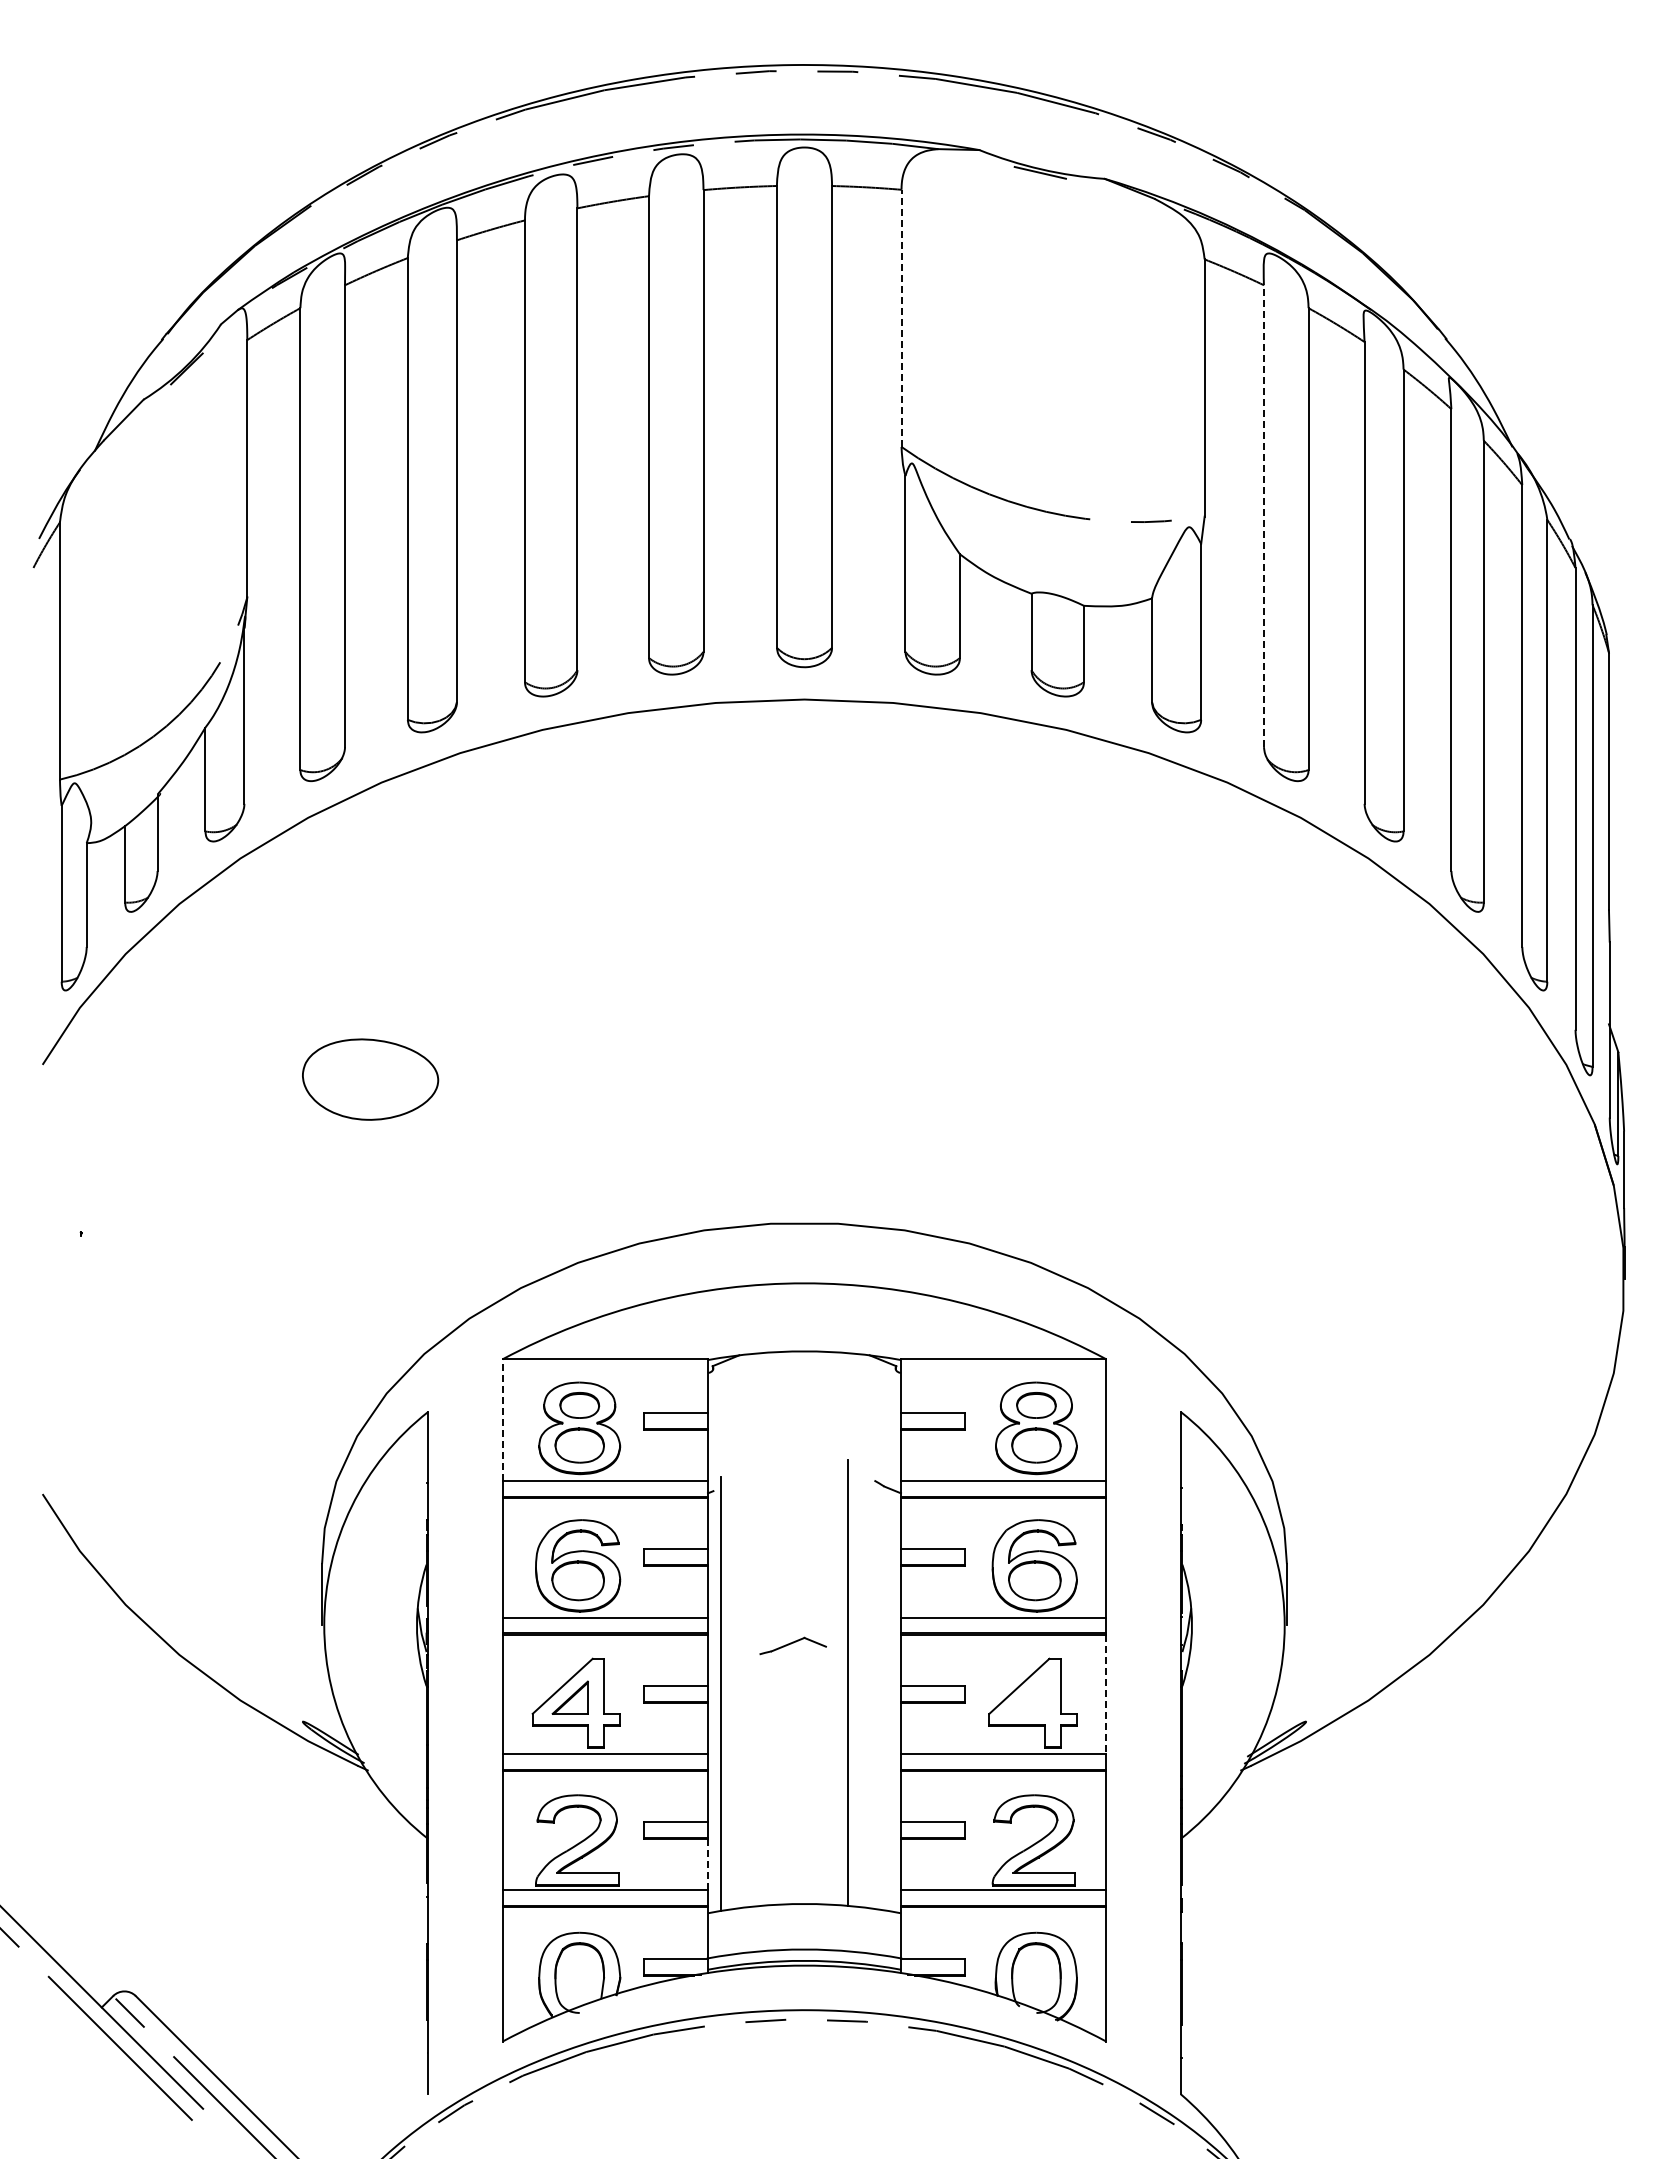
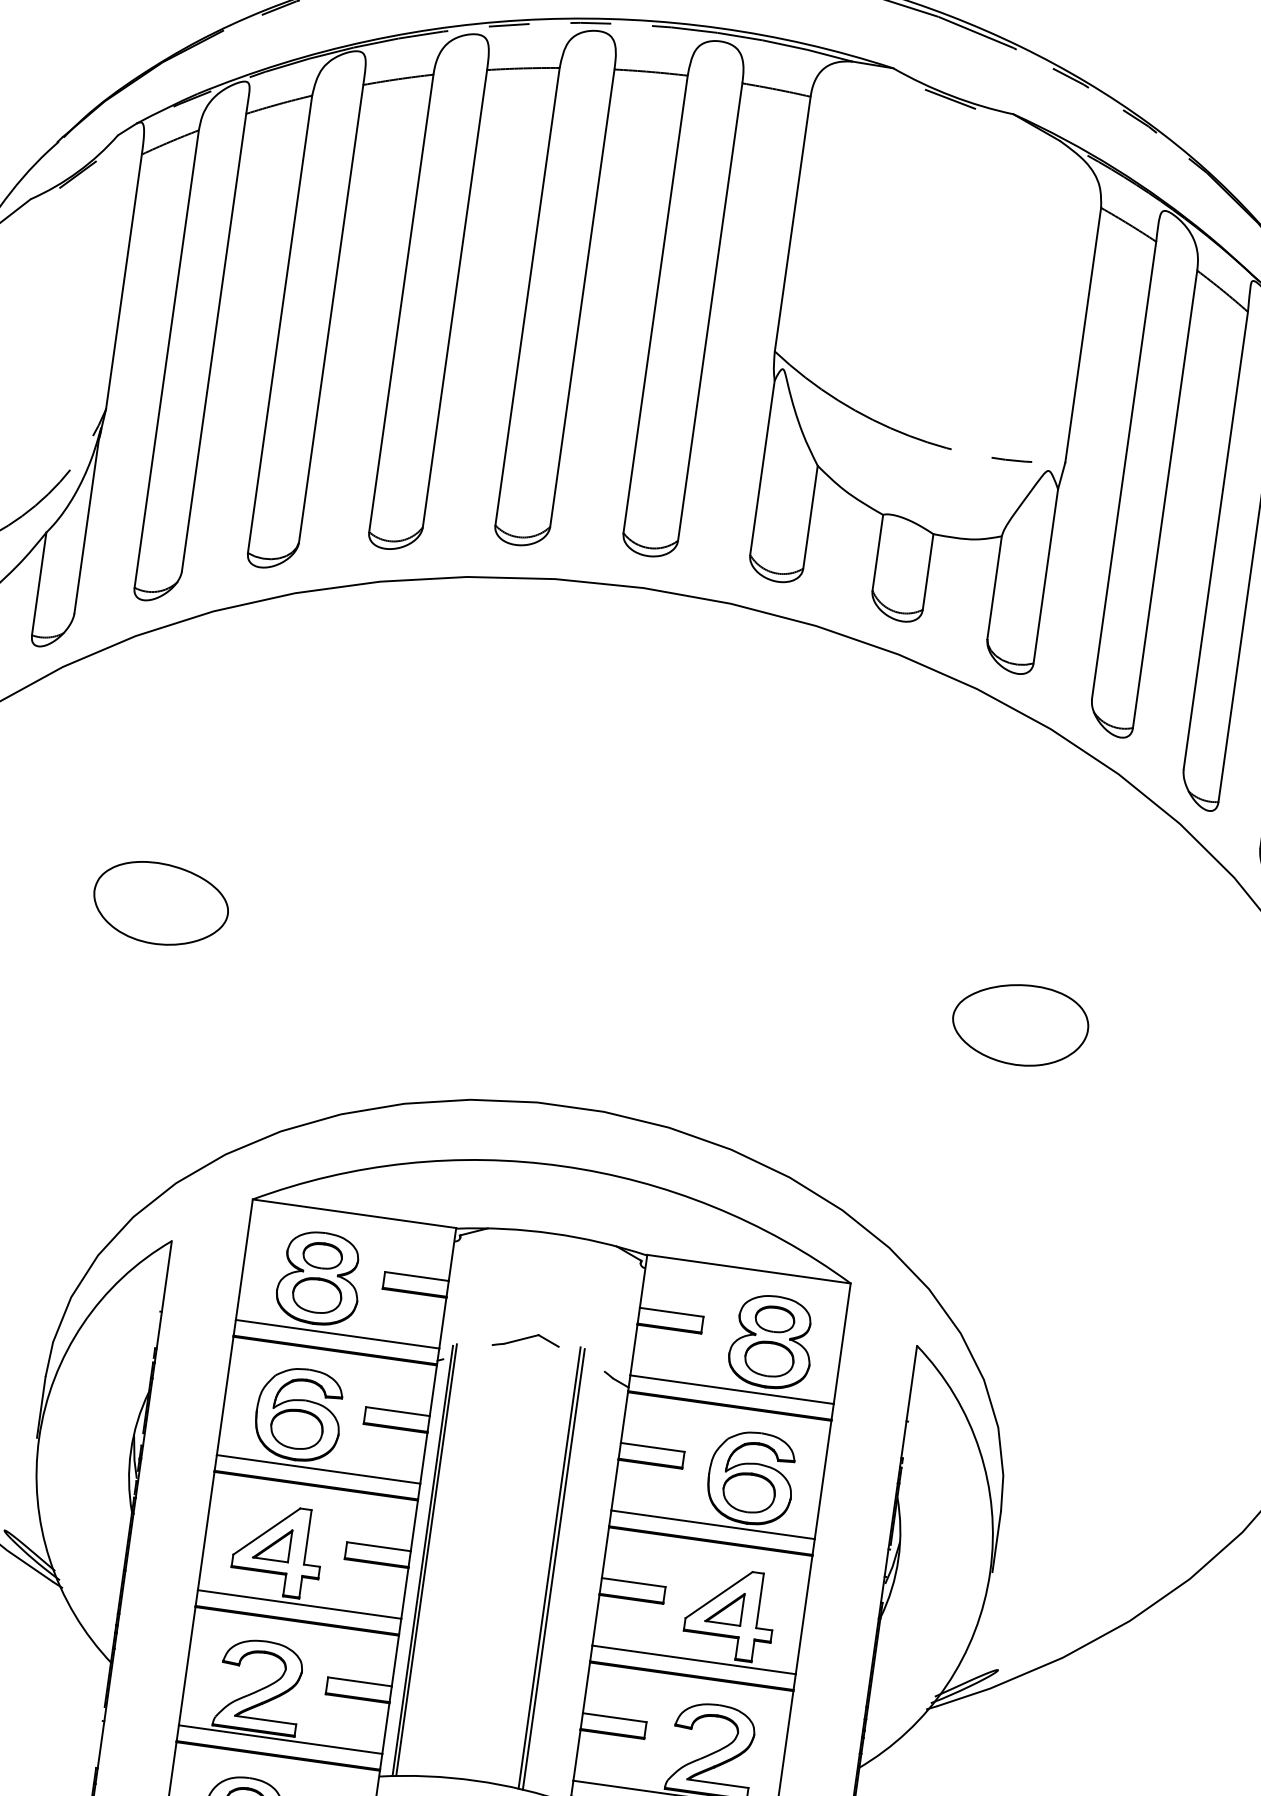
line: (901, 318) -> (792, 224), dashed -> solid
line: (1263, 516) -> (1123, 470), dashed -> solid
part: (1237, 1079) -> (1019, 1024), added
line: (502, 1420) -> (244, 1259), dashed -> solid
part: (792, 1645) -> (525, 1340), moved
line: (852, 1683) -> (554, 1569), added
line: (724, 1692) -> (426, 1560), added
line: (1106, 1694) -> (804, 1615), dashed -> solid
part: (1026, 1697) -> (724, 1607), added
line: (708, 1864) -> (386, 1728), dashed -> solid

